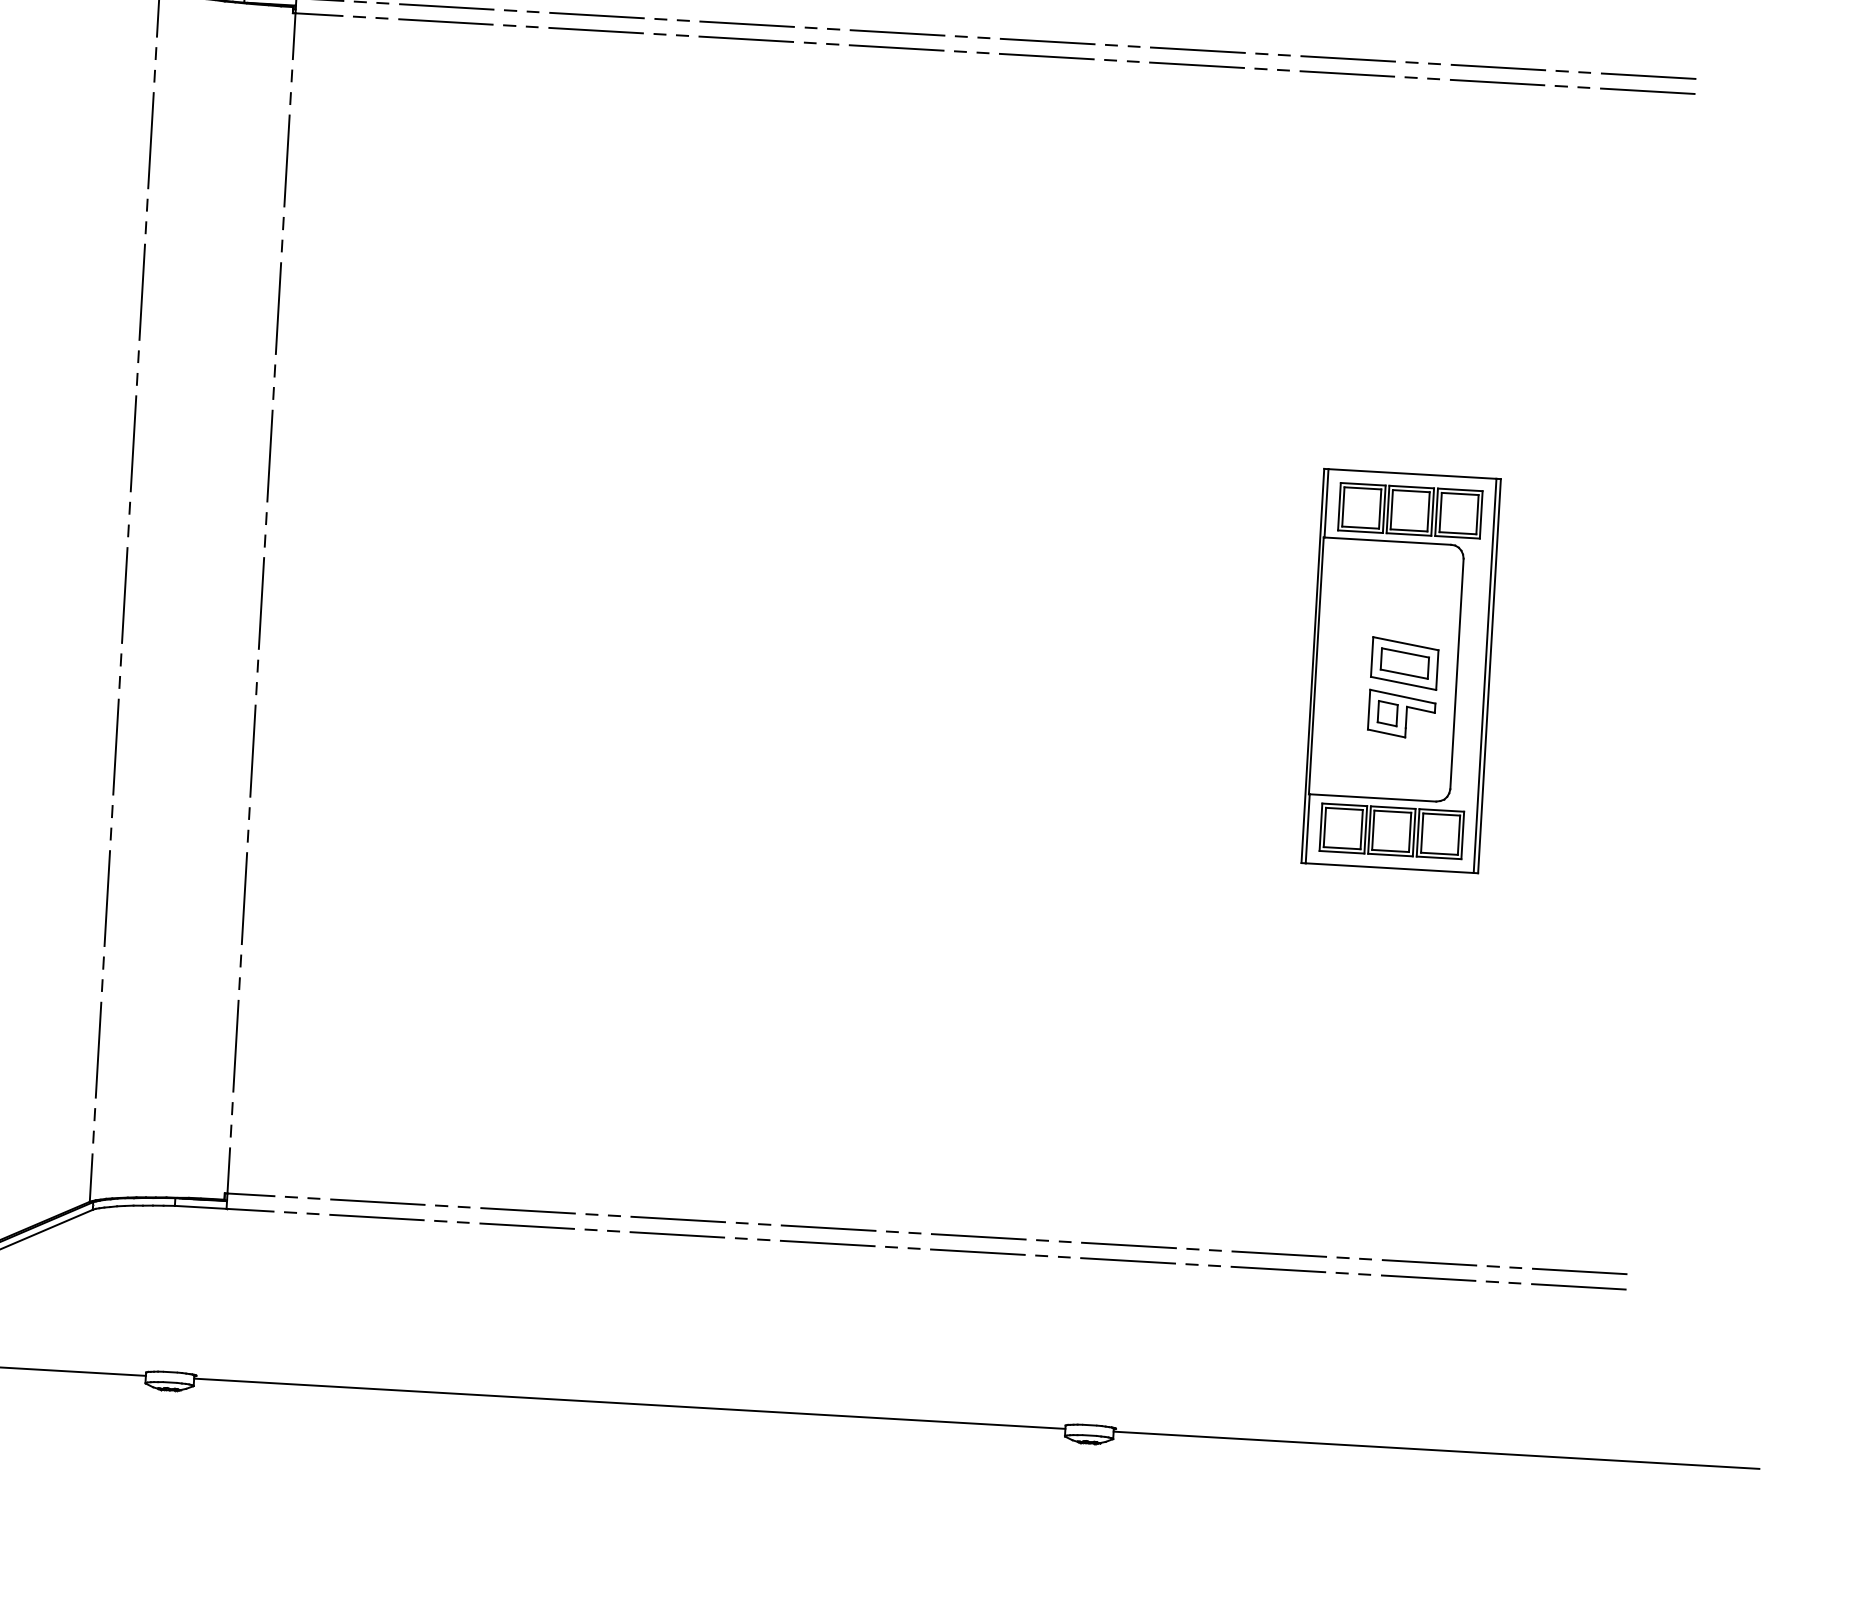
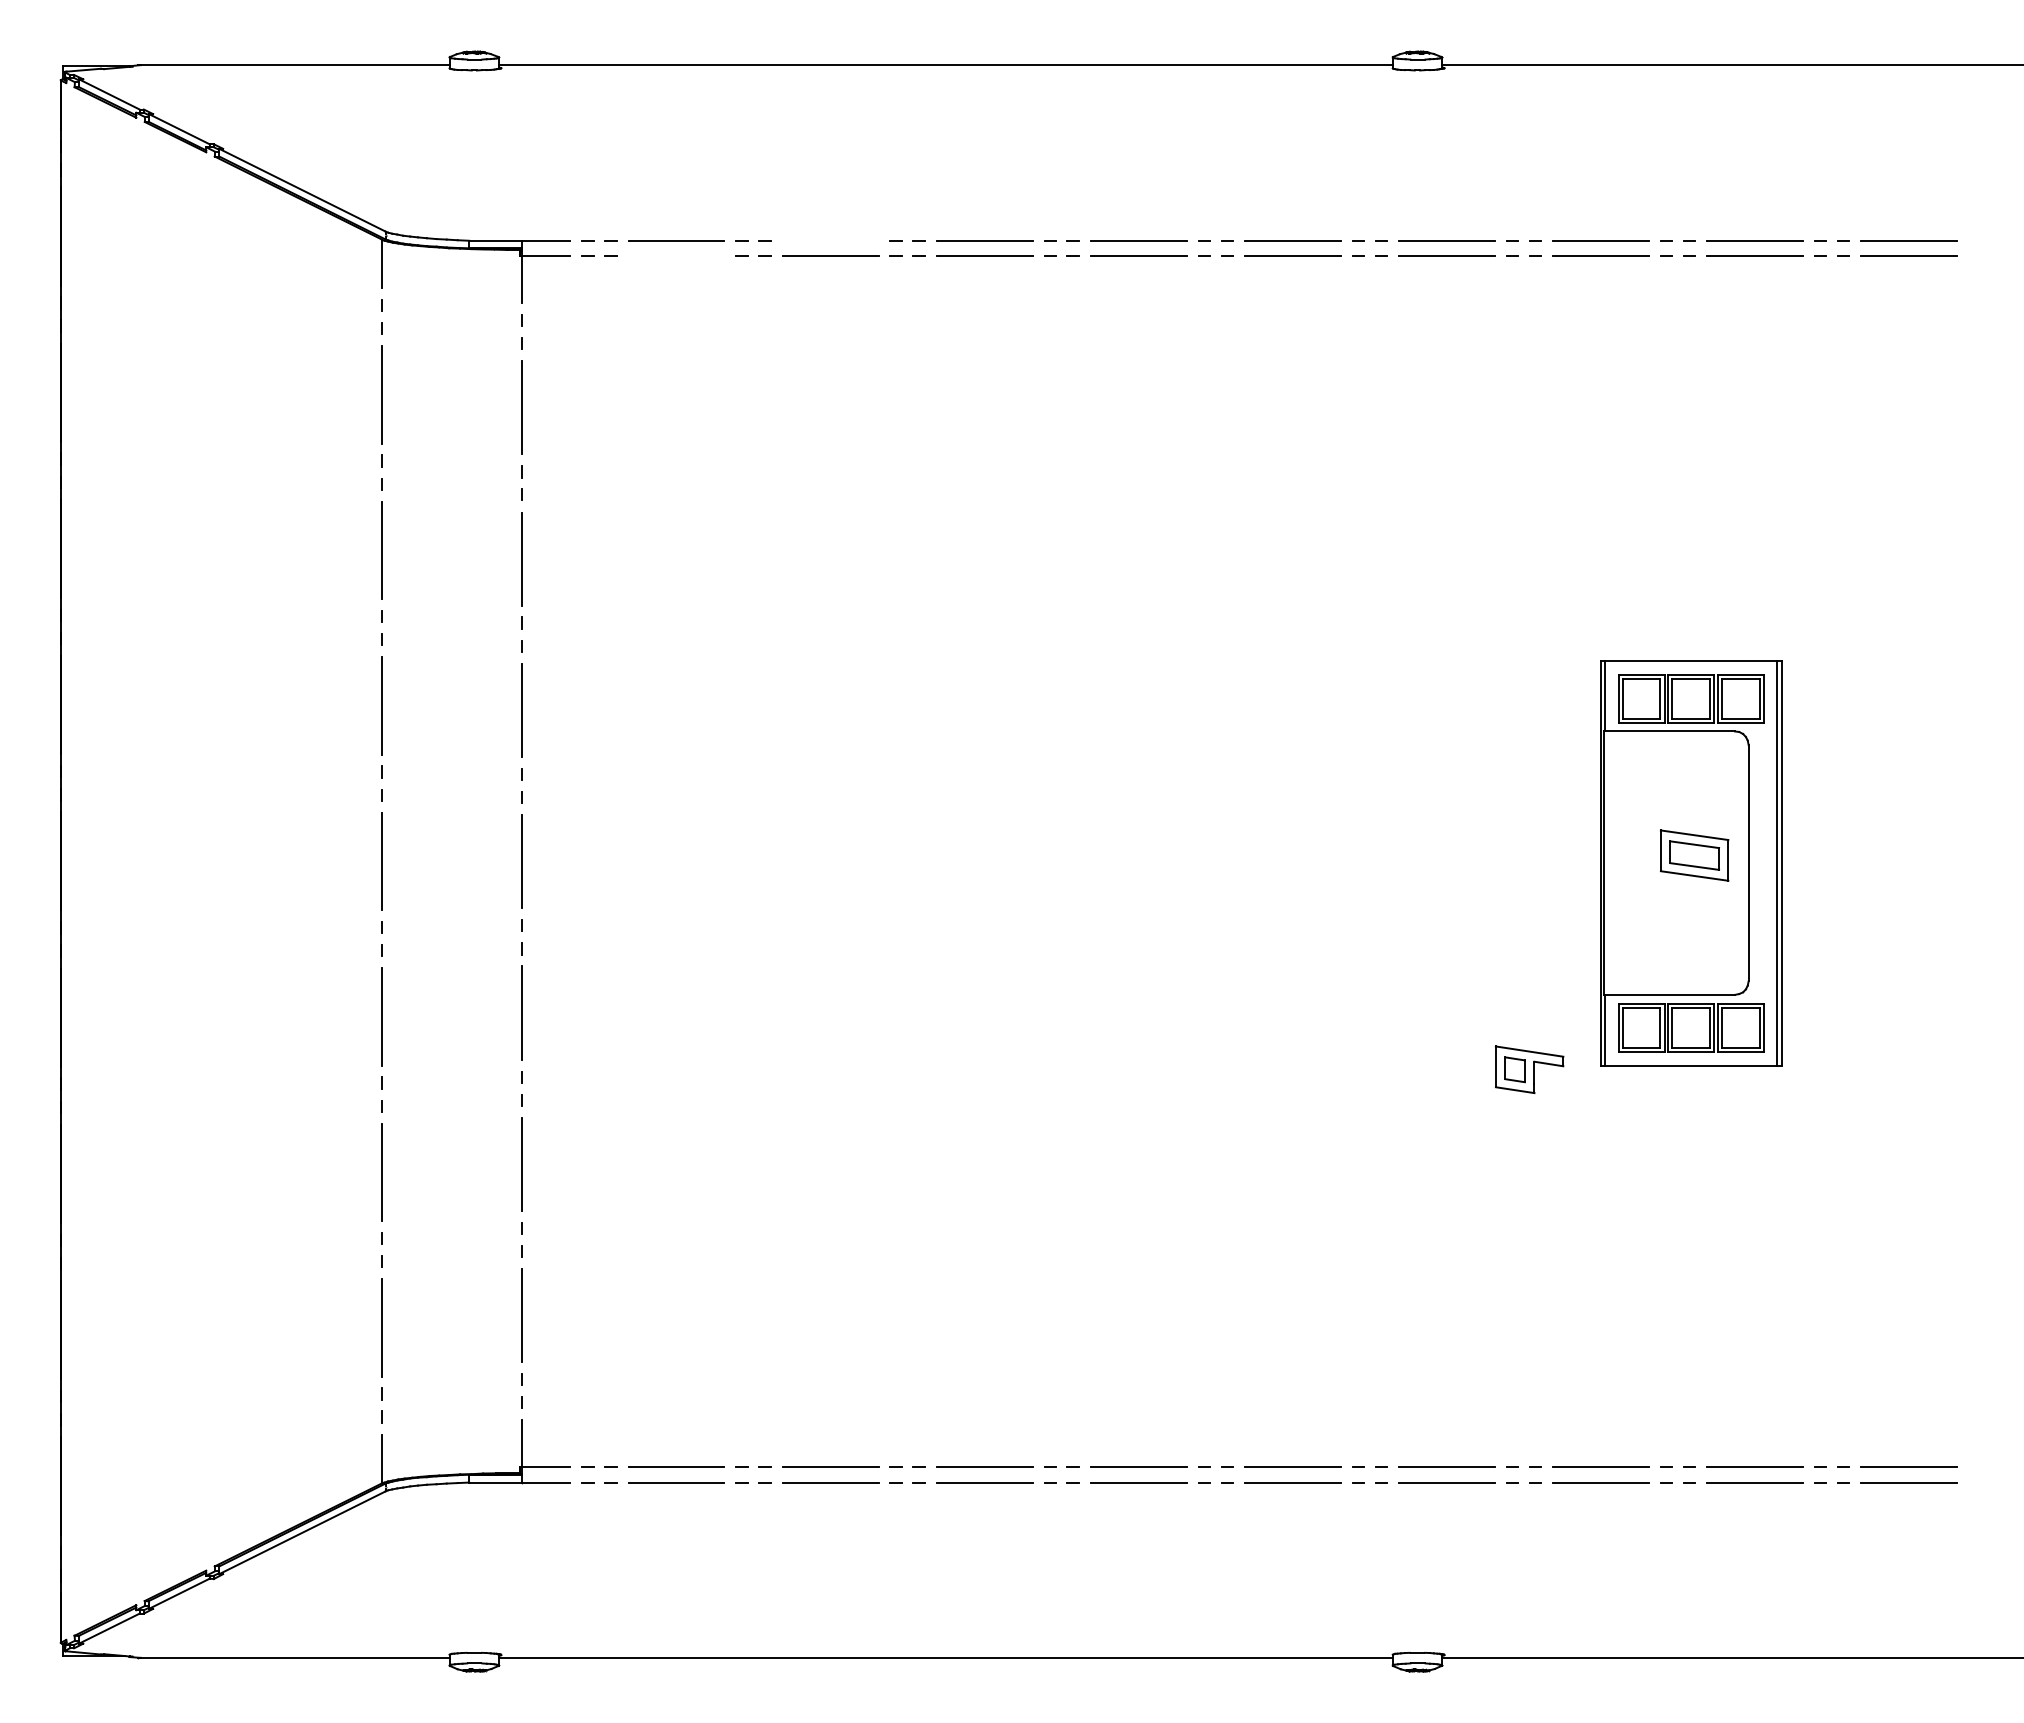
line: (596, 15) -> (830, 240), removed
line: (445, 22) -> (676, 256), removed
part: (1401, 714) -> (1529, 1069), moved

